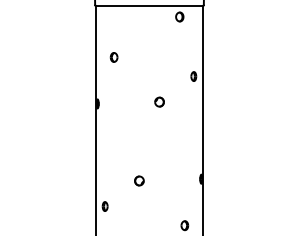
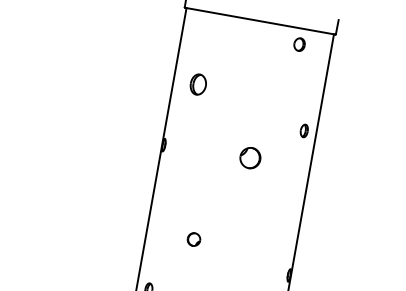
part: (113, 57) -> (197, 84), size x1.6
part: (159, 101) -> (250, 157), size x1.6
part: (139, 180) -> (194, 238), moved

